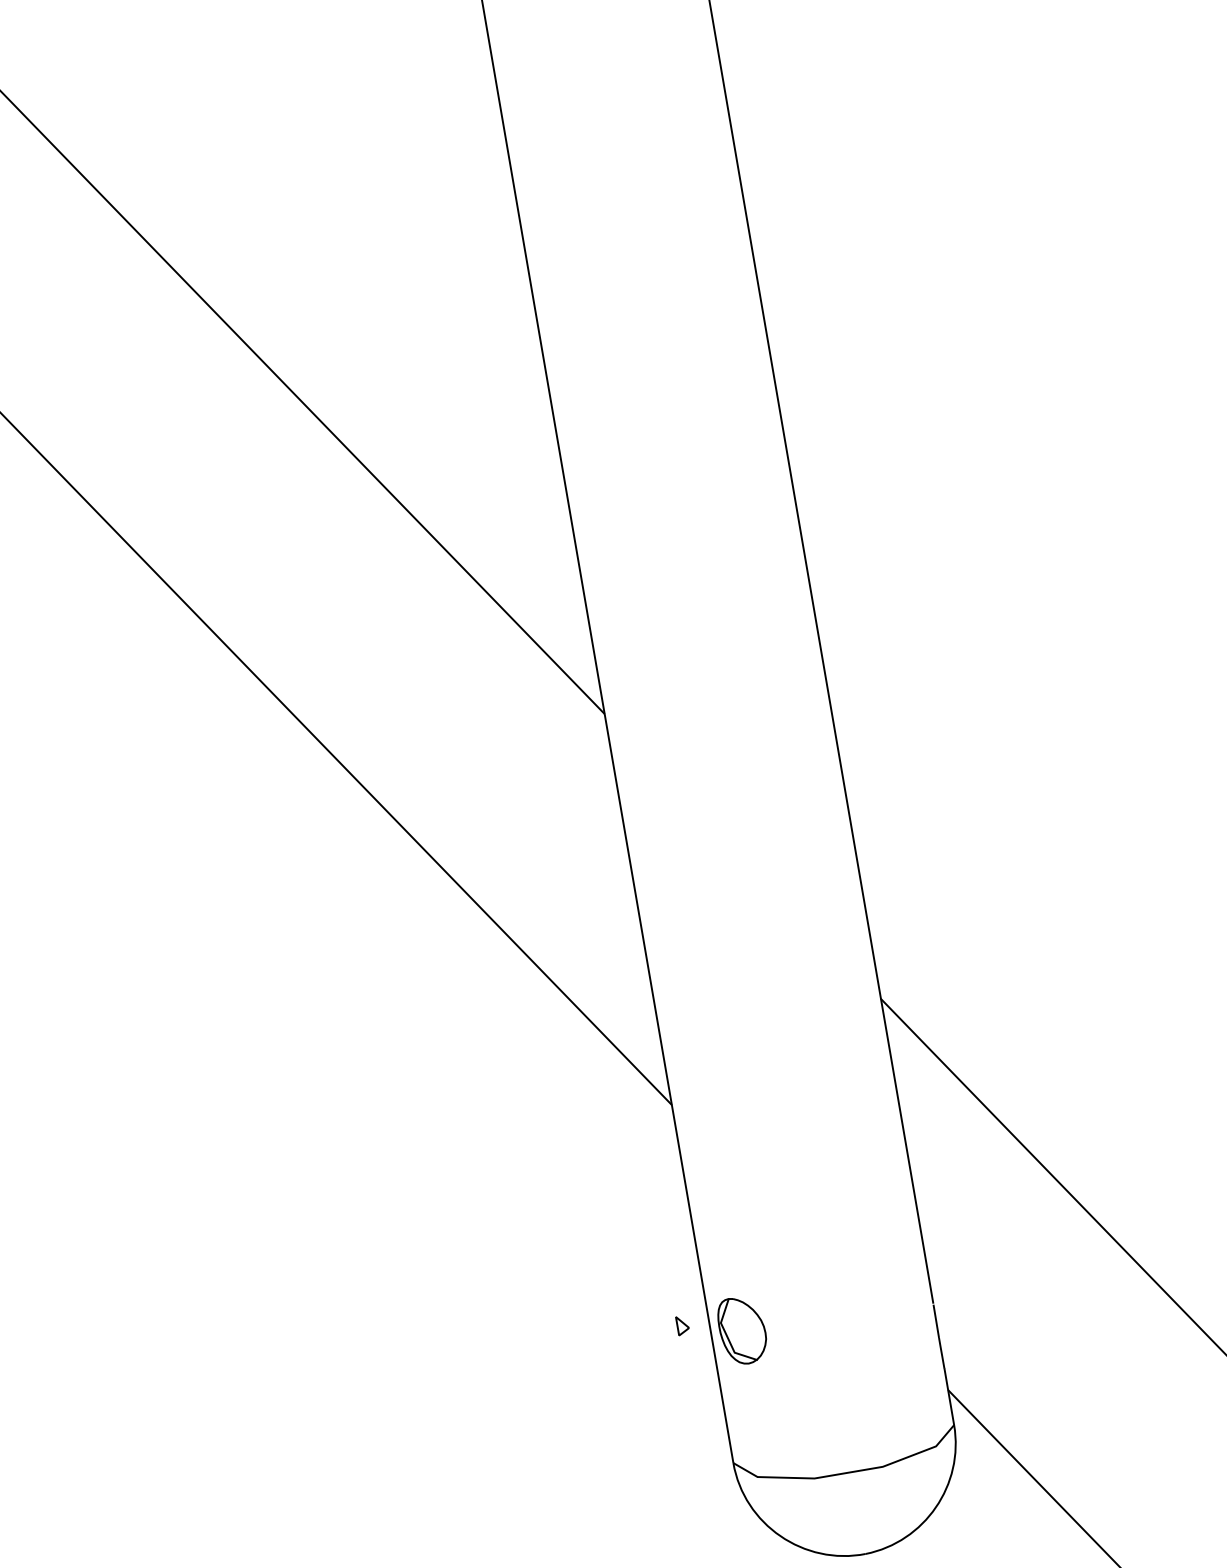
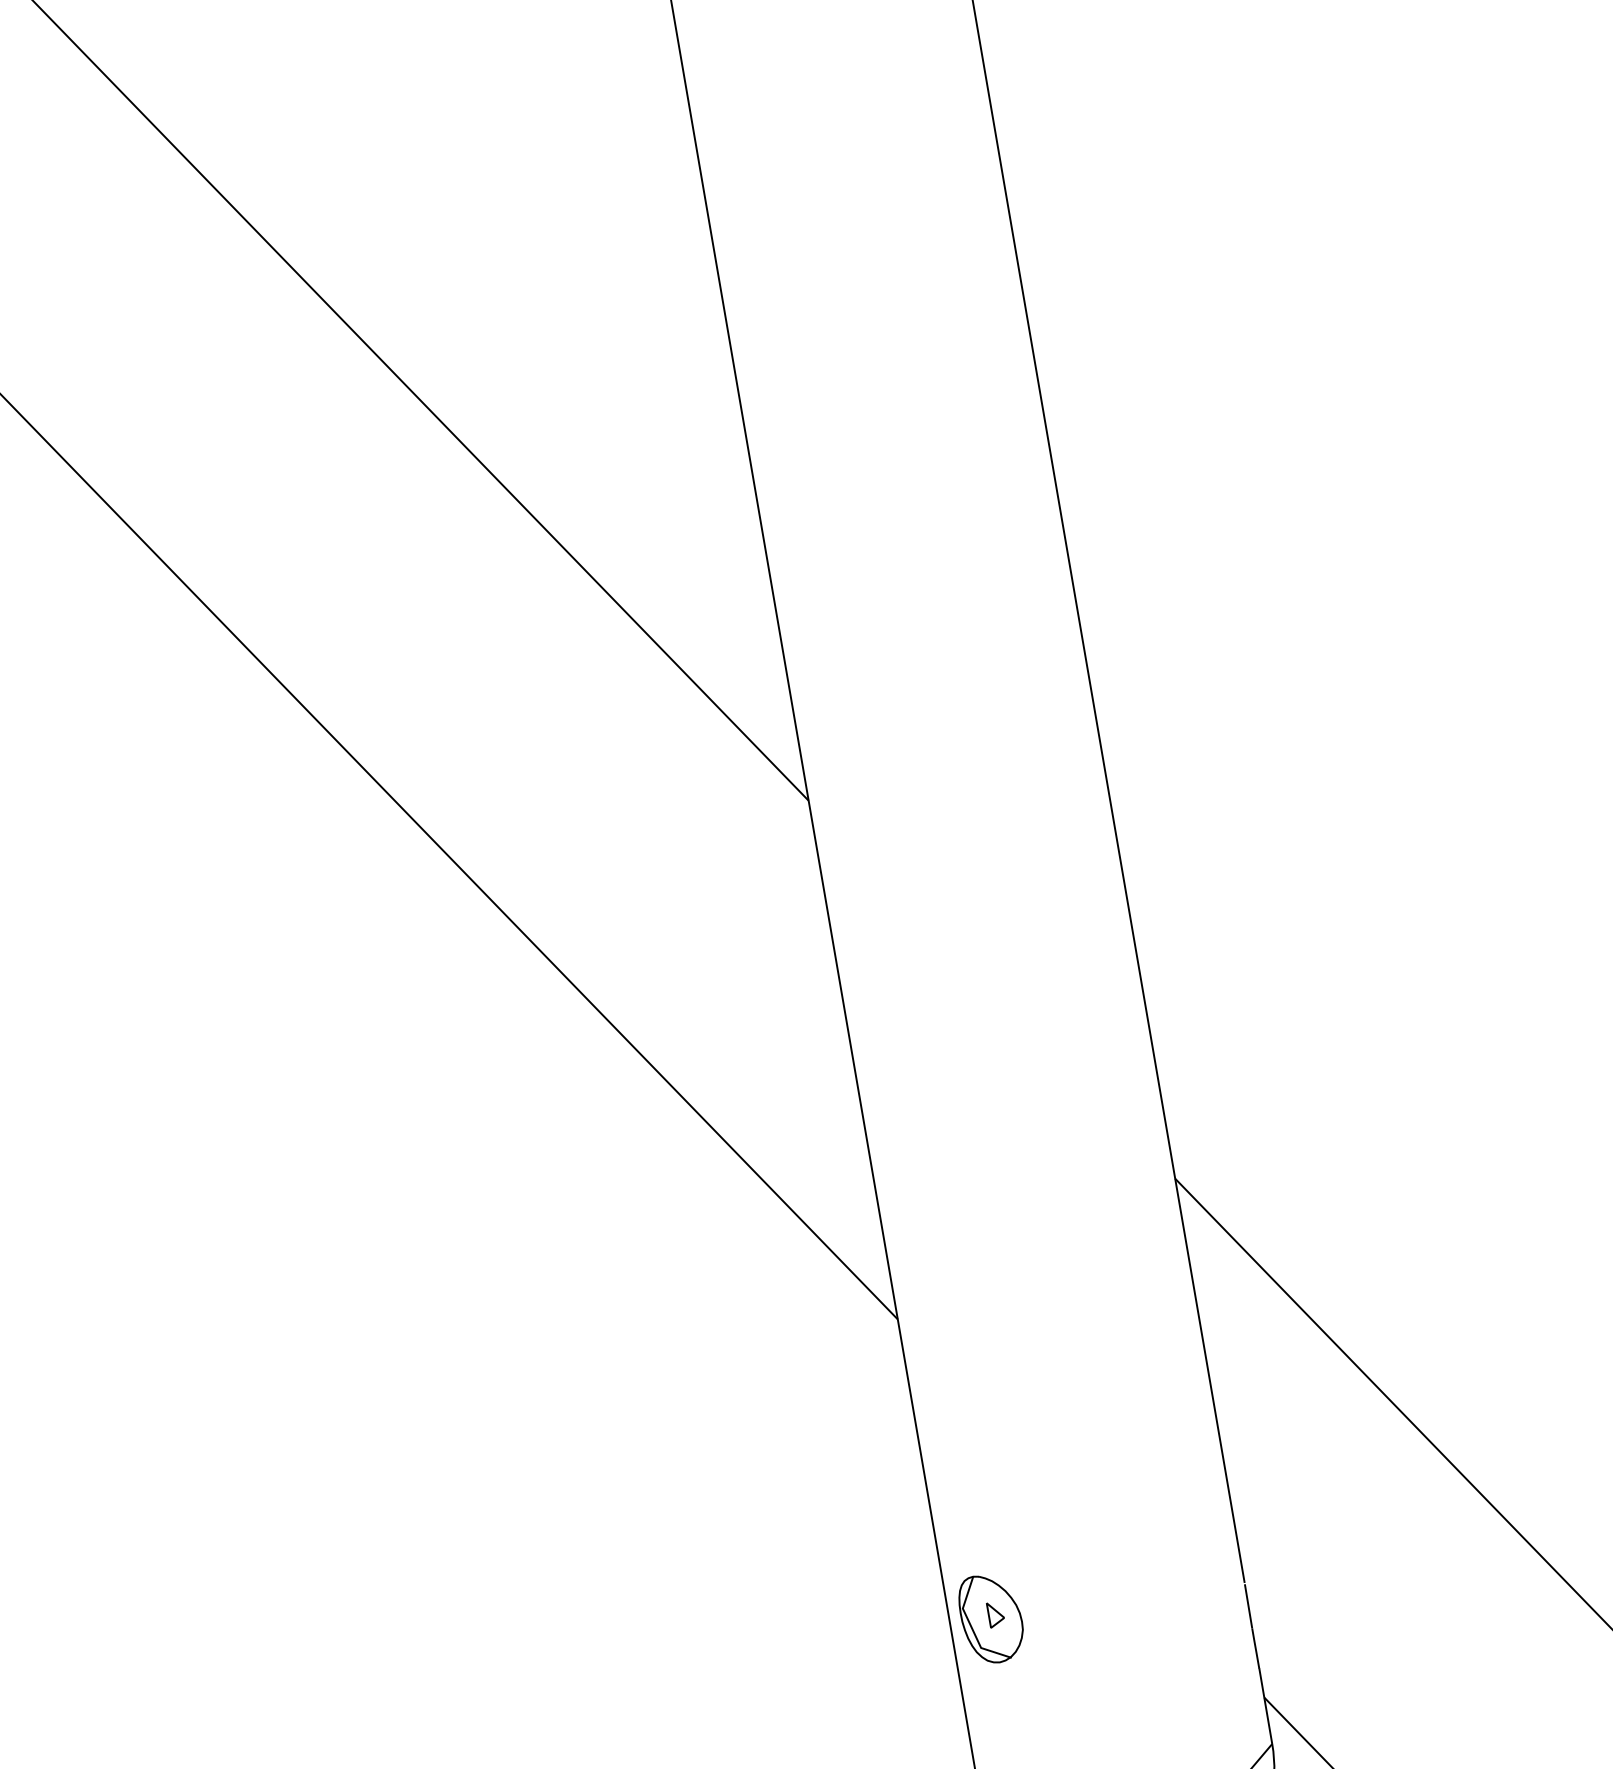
part: (682, 1326) -> (995, 1615), moved

